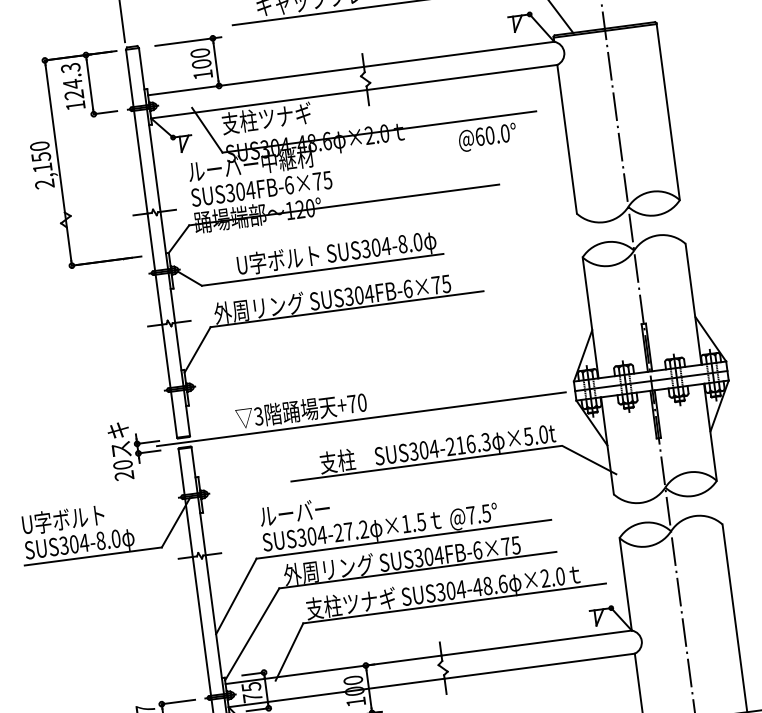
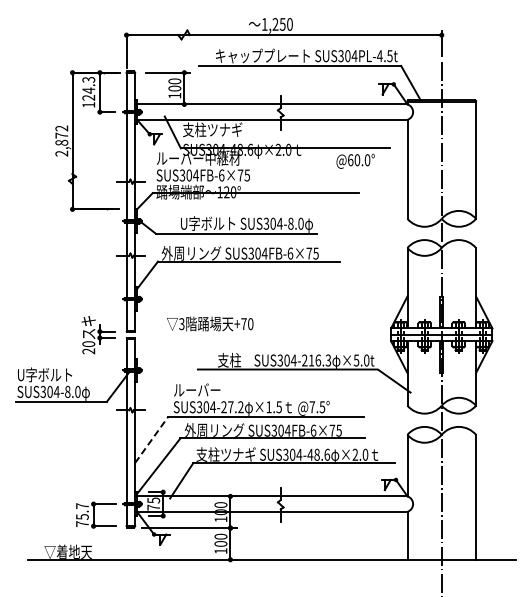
text: (40, 156) -> (61, 135), 2,150 -> 2,872
line: (360, 418) -> (248, 334), removed
line: (236, 595) -> (151, 439), solid -> dashed

